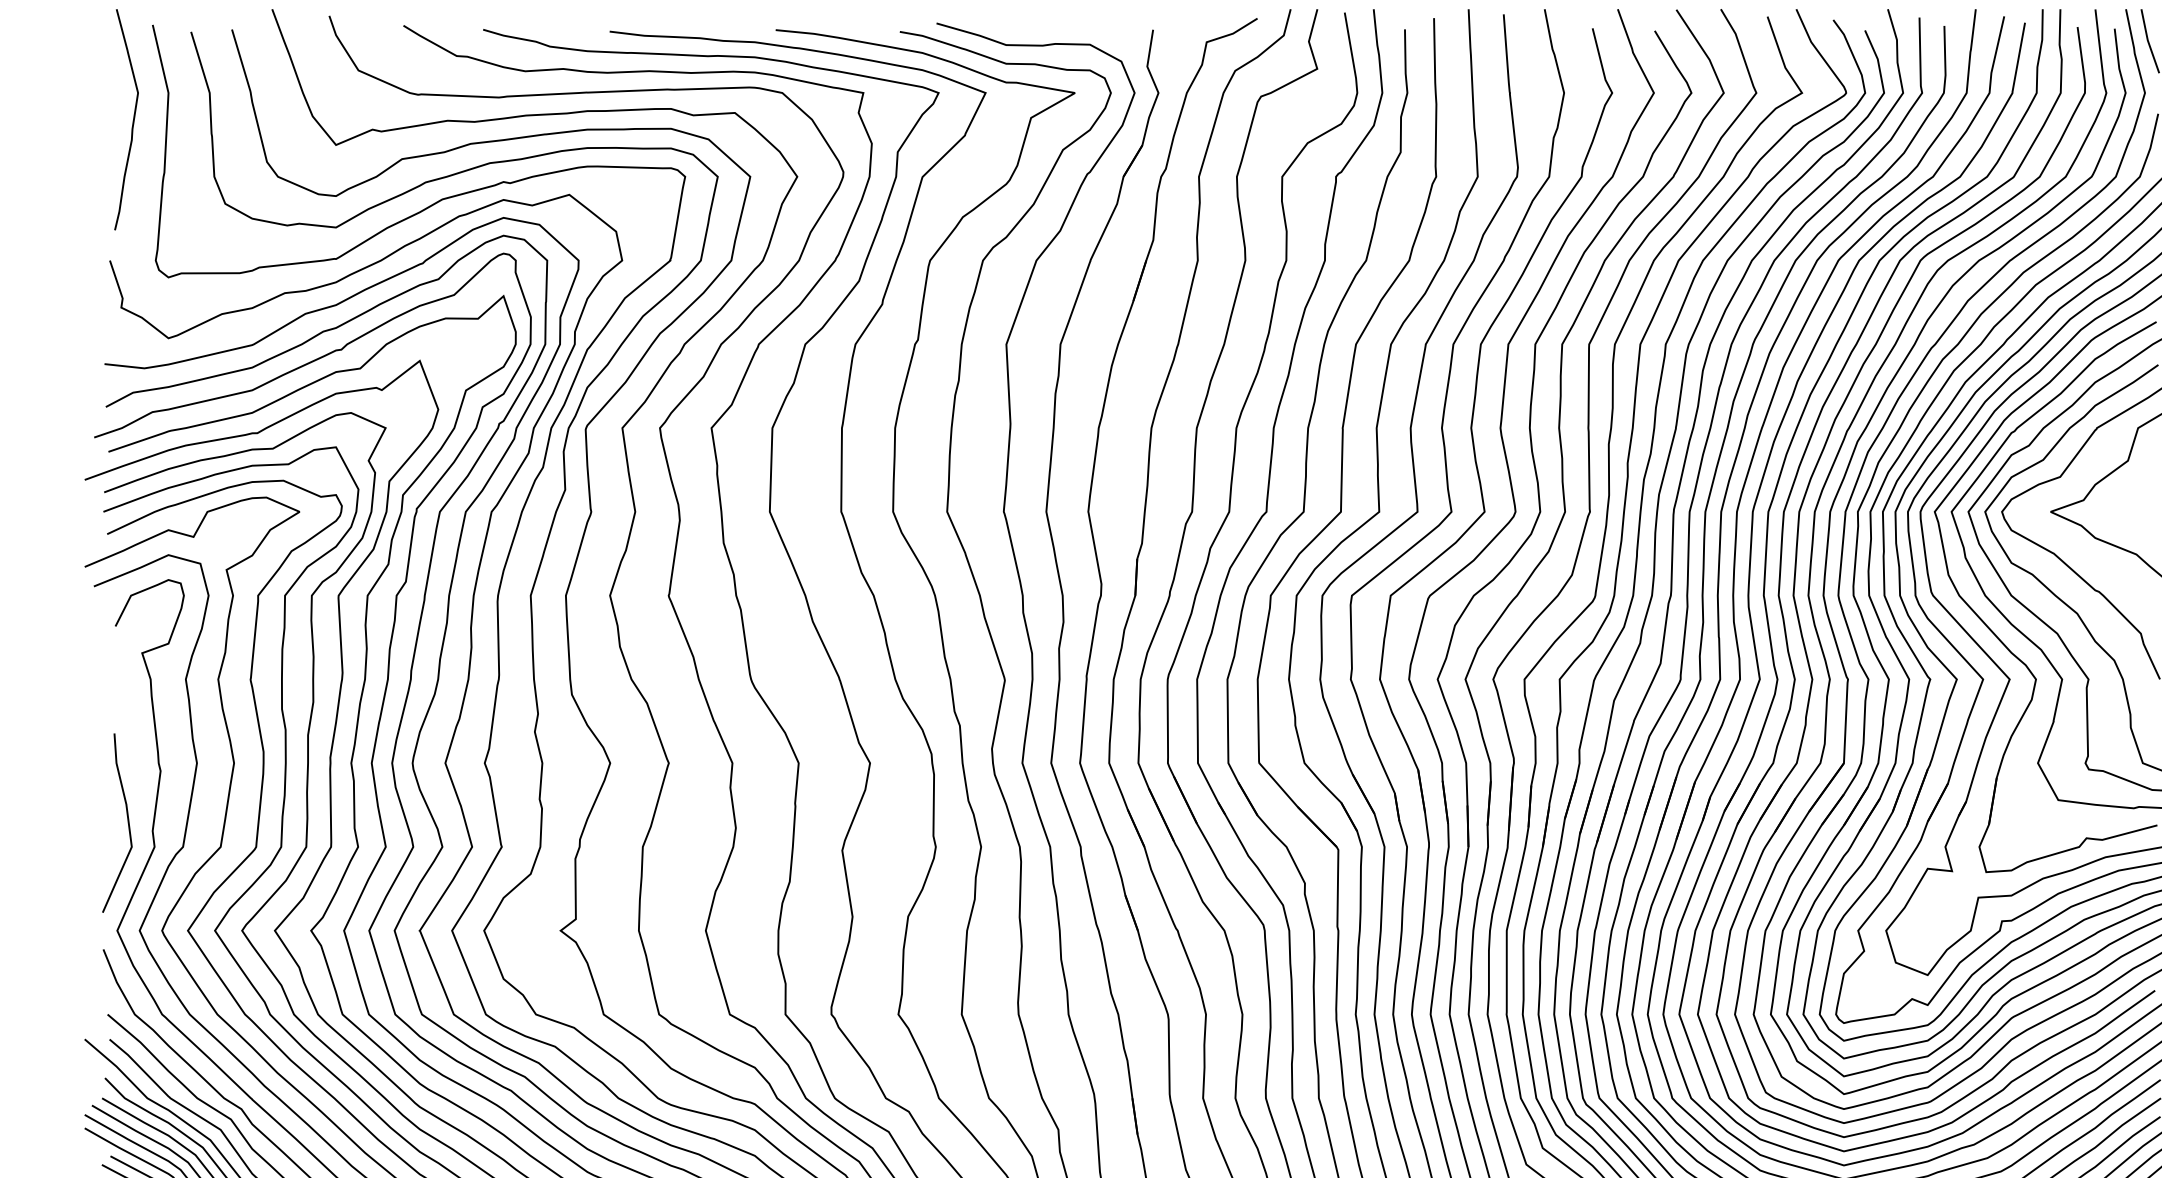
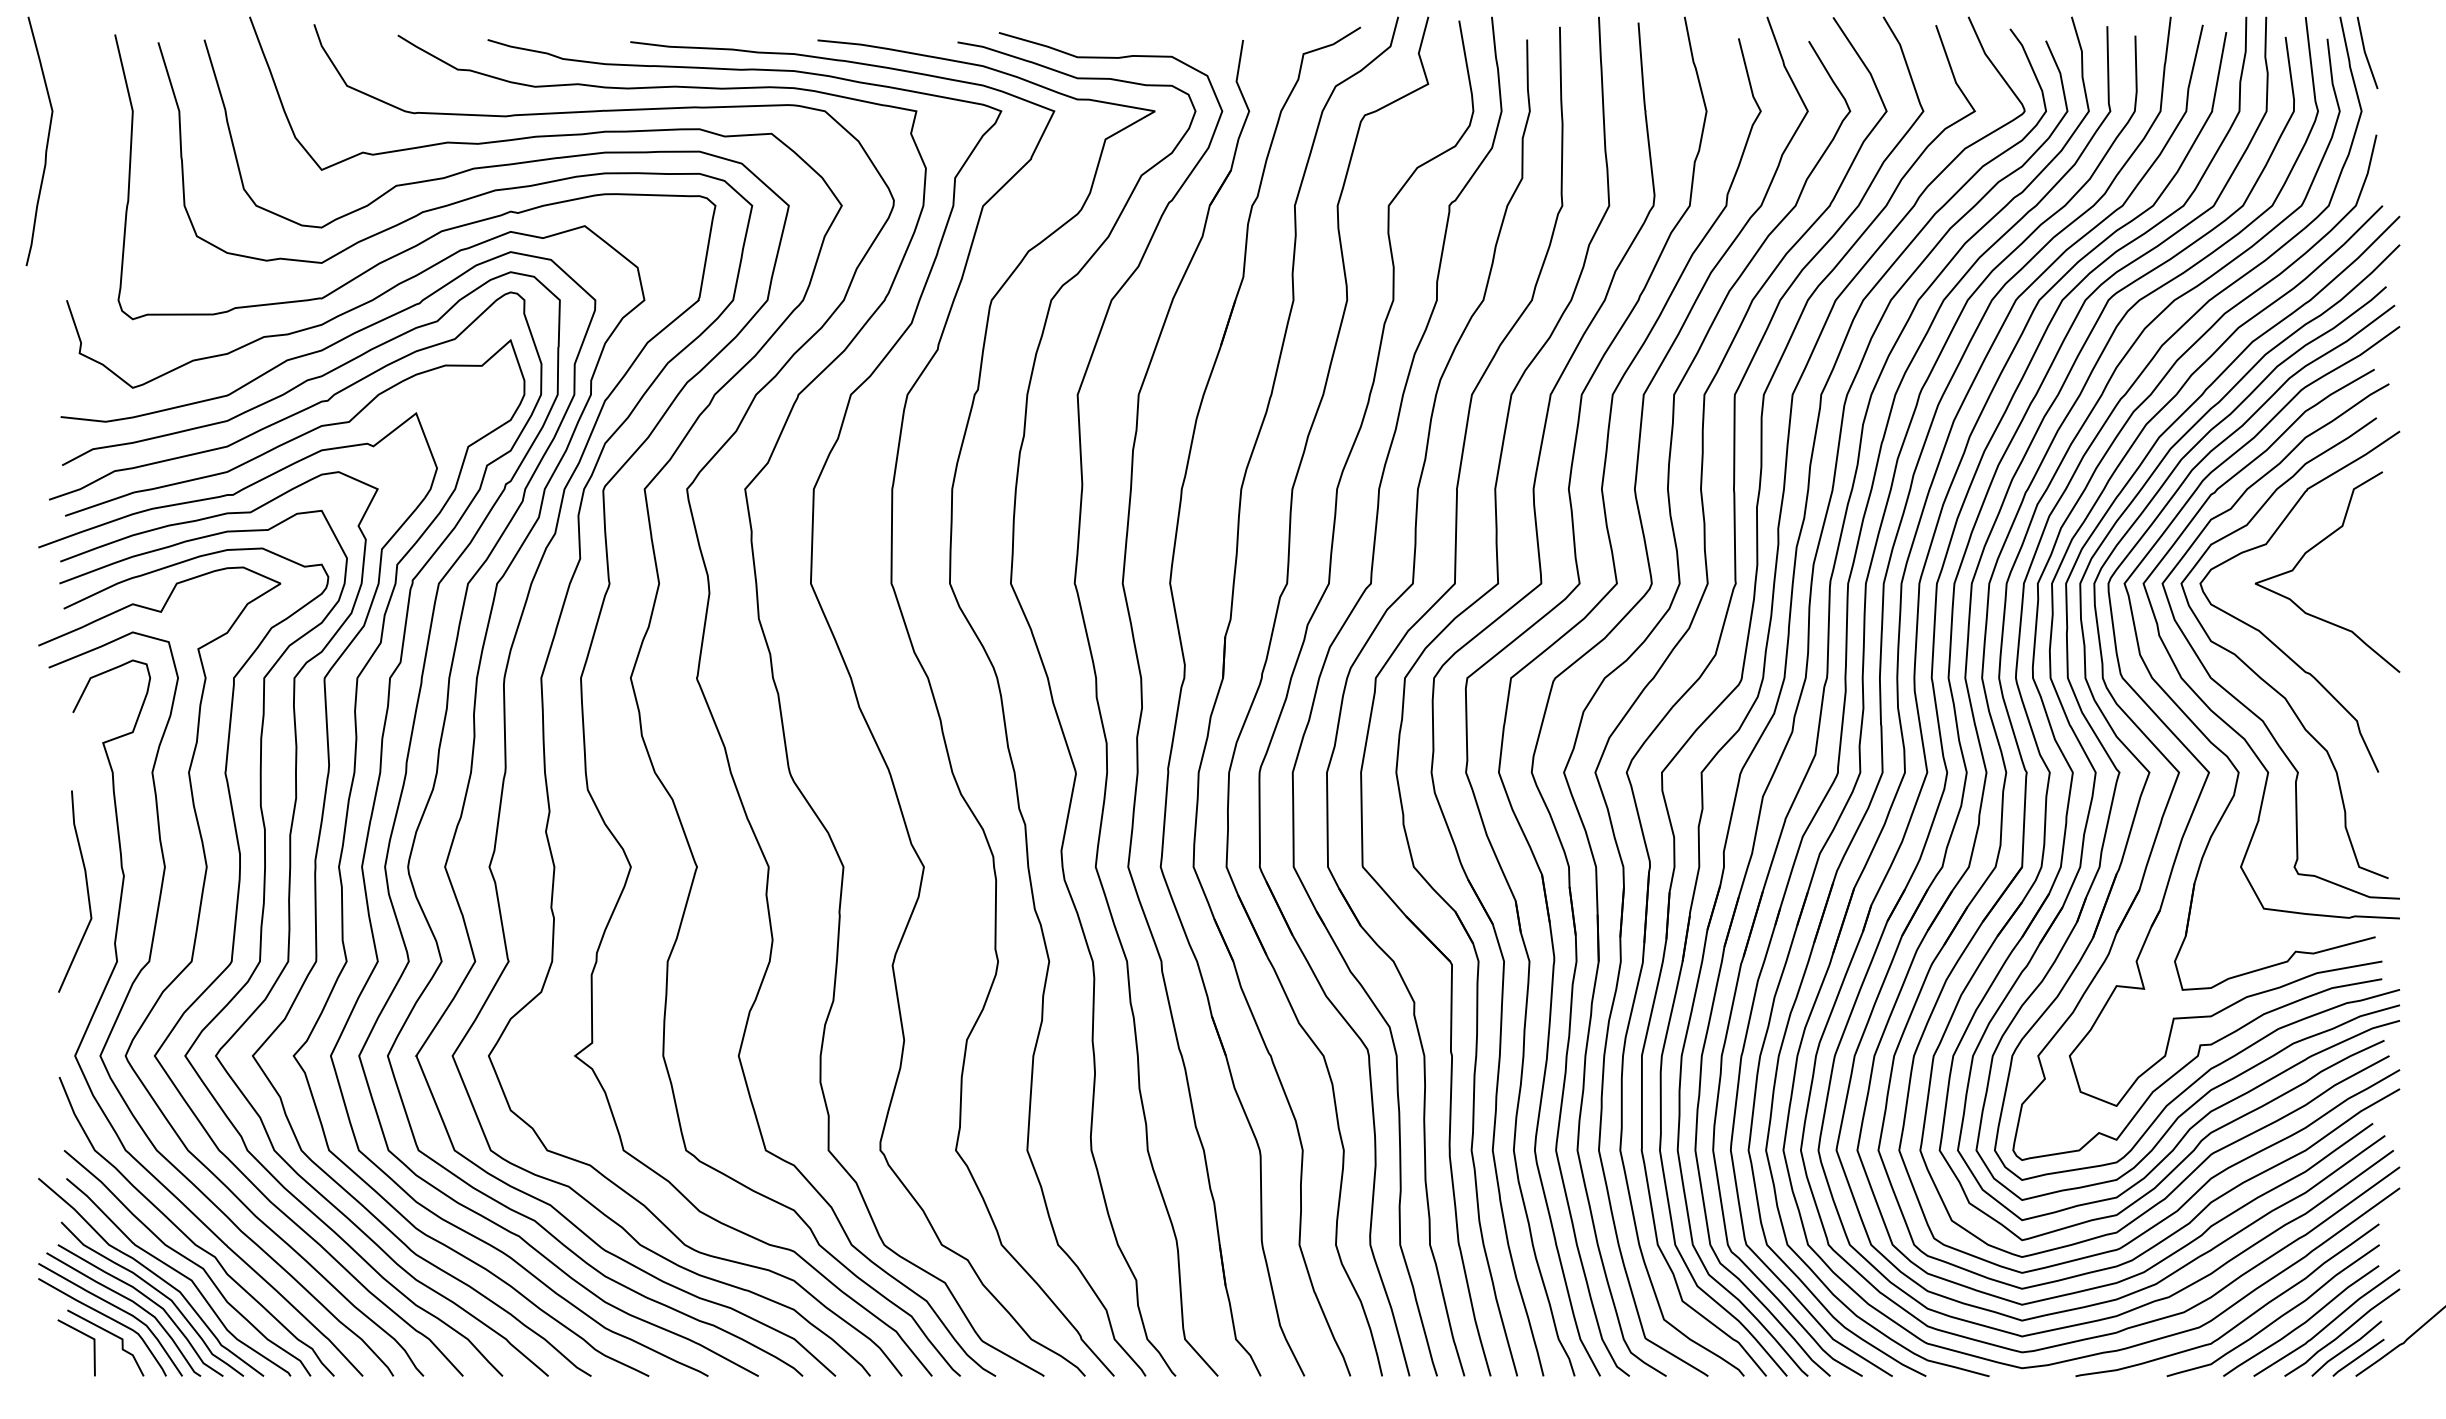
curve: (132, 120) -> (46, 142), moved
curve: (127, 821) -> (86, 889), moved

